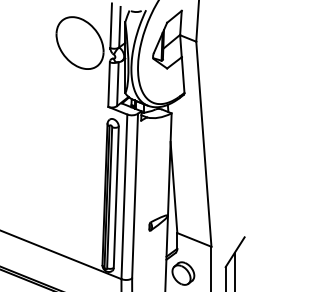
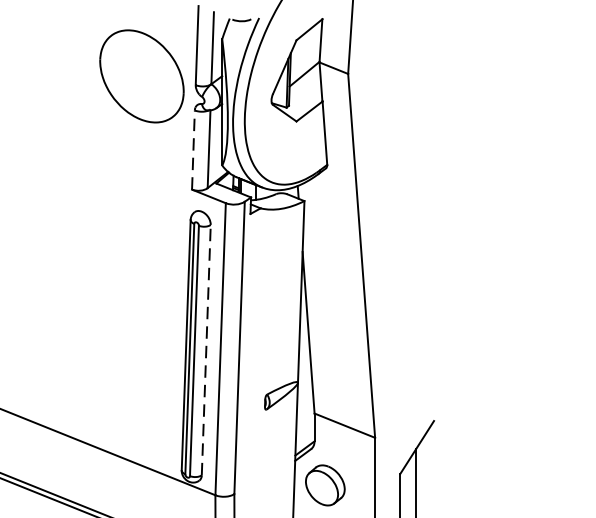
line: (109, 84) -> (194, 149), solid -> dashed
line: (116, 197) -> (206, 350), solid -> dashed

